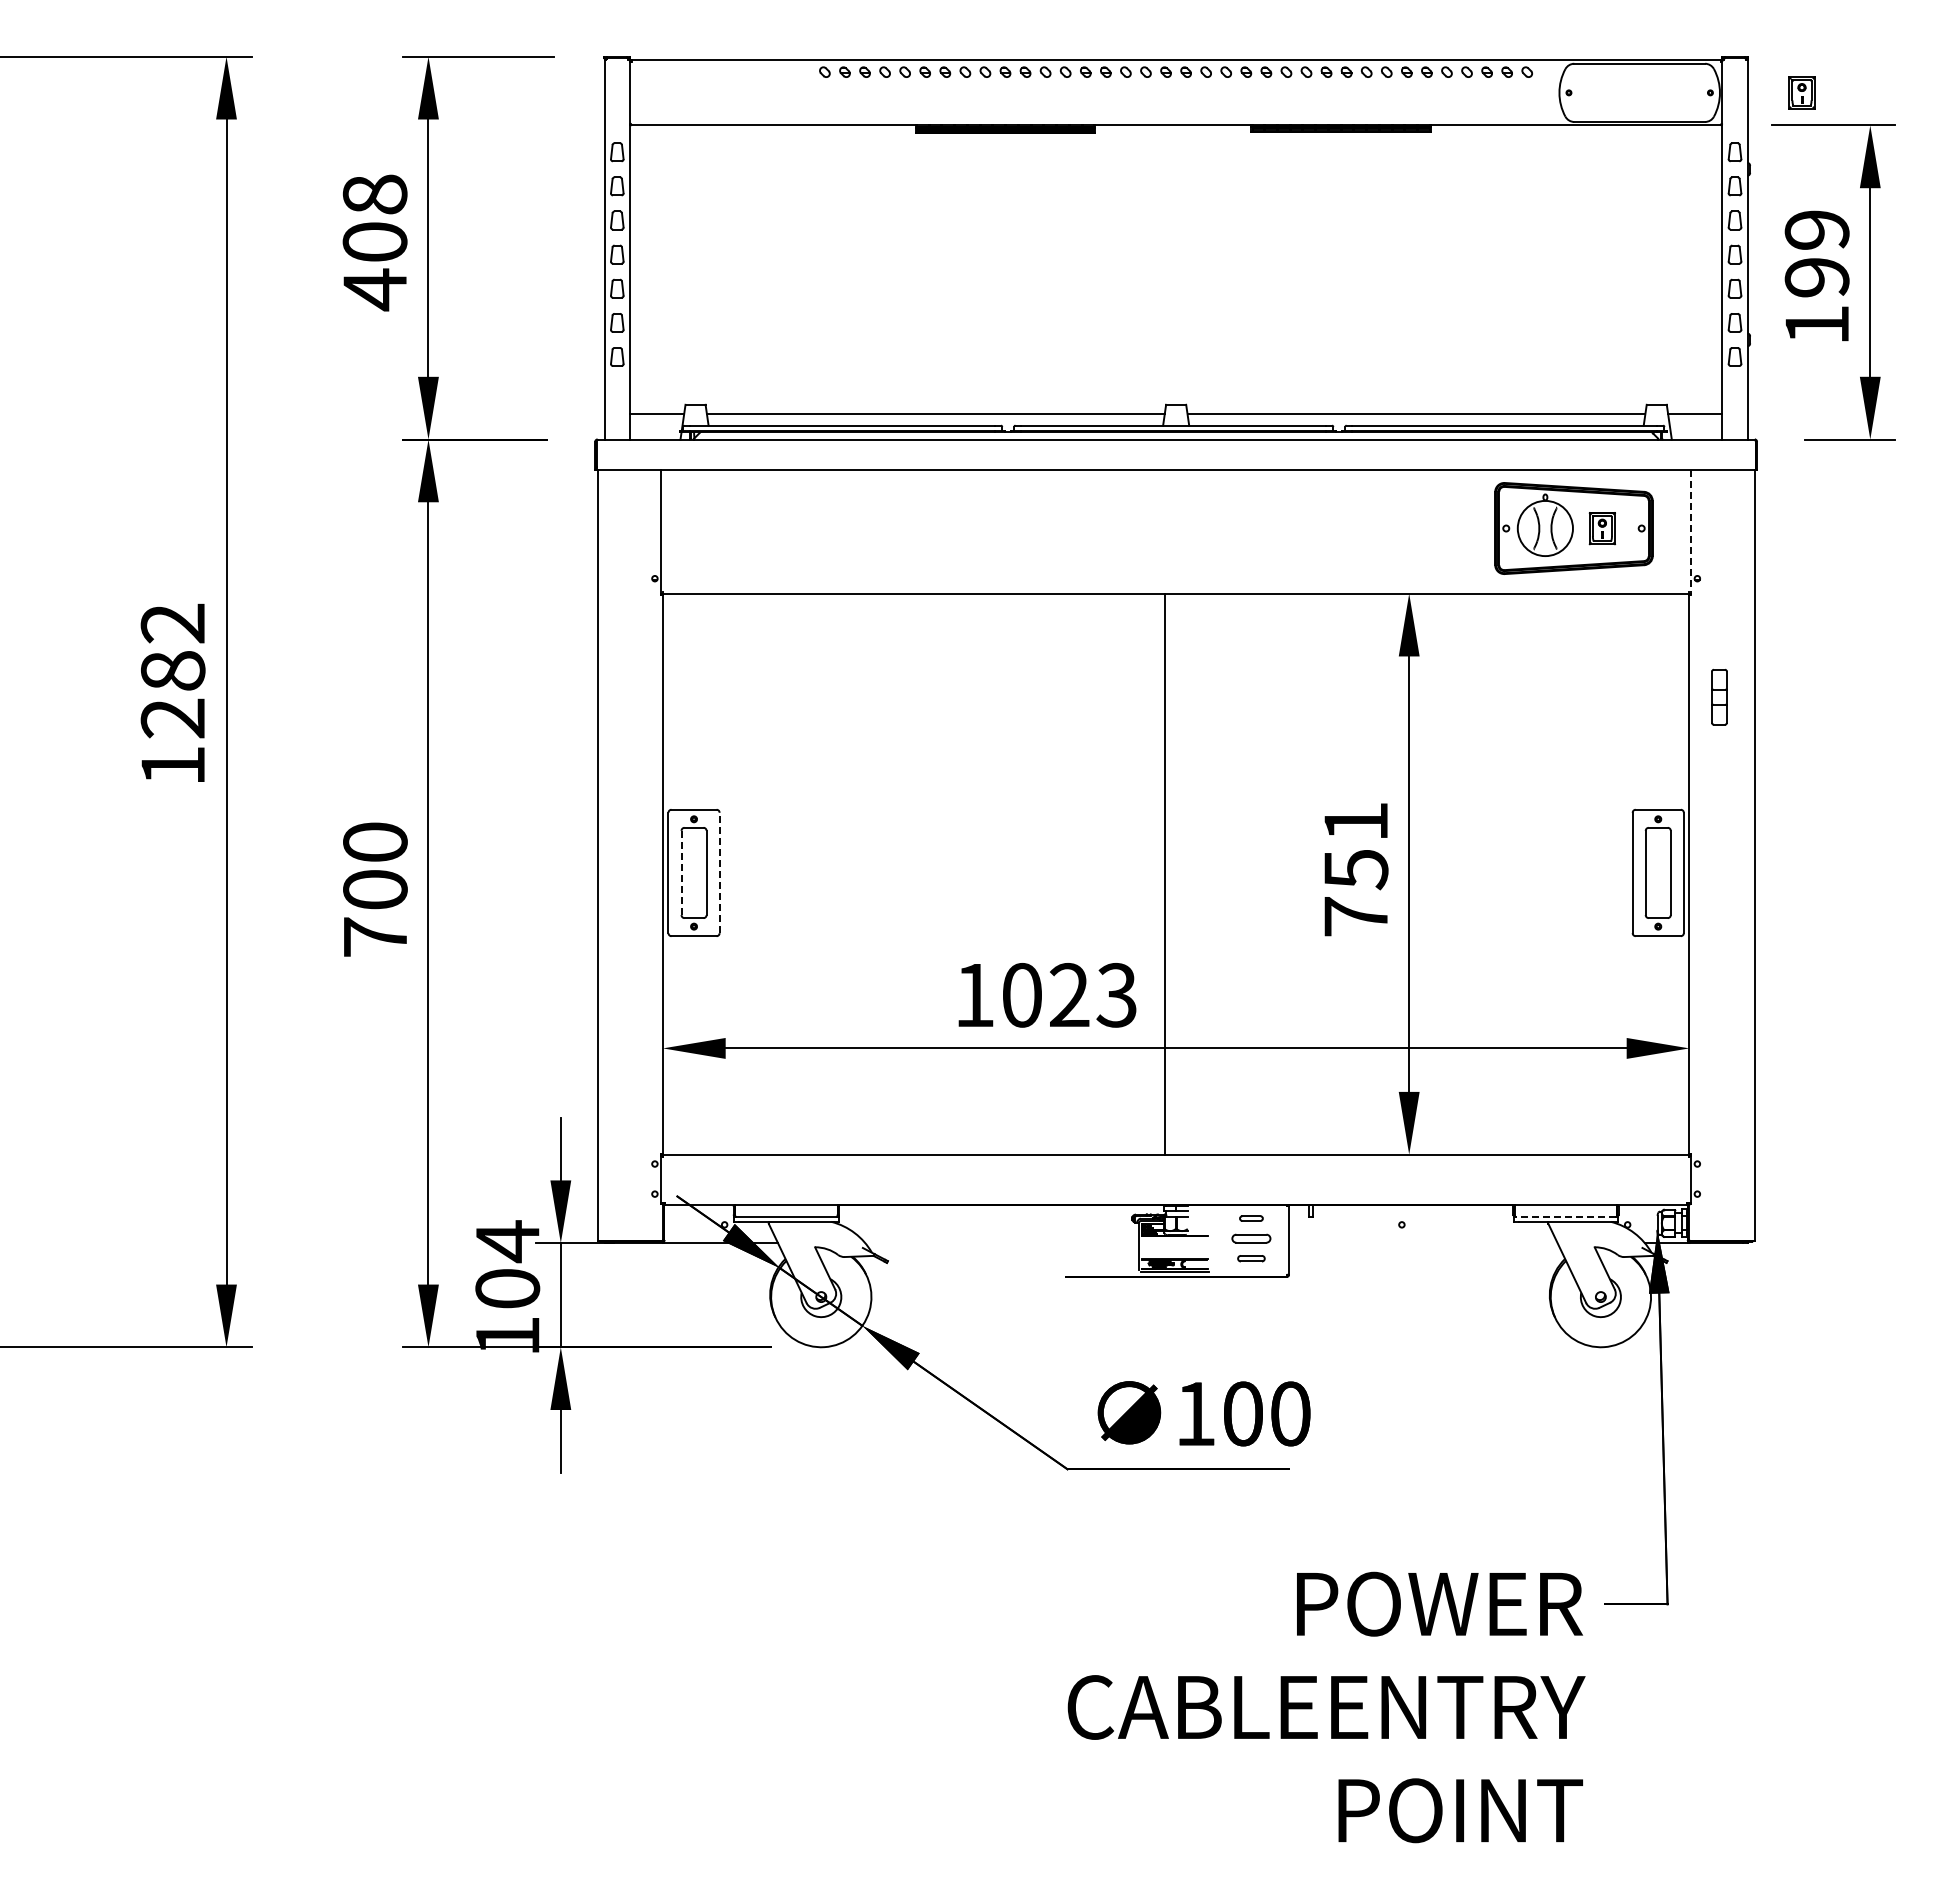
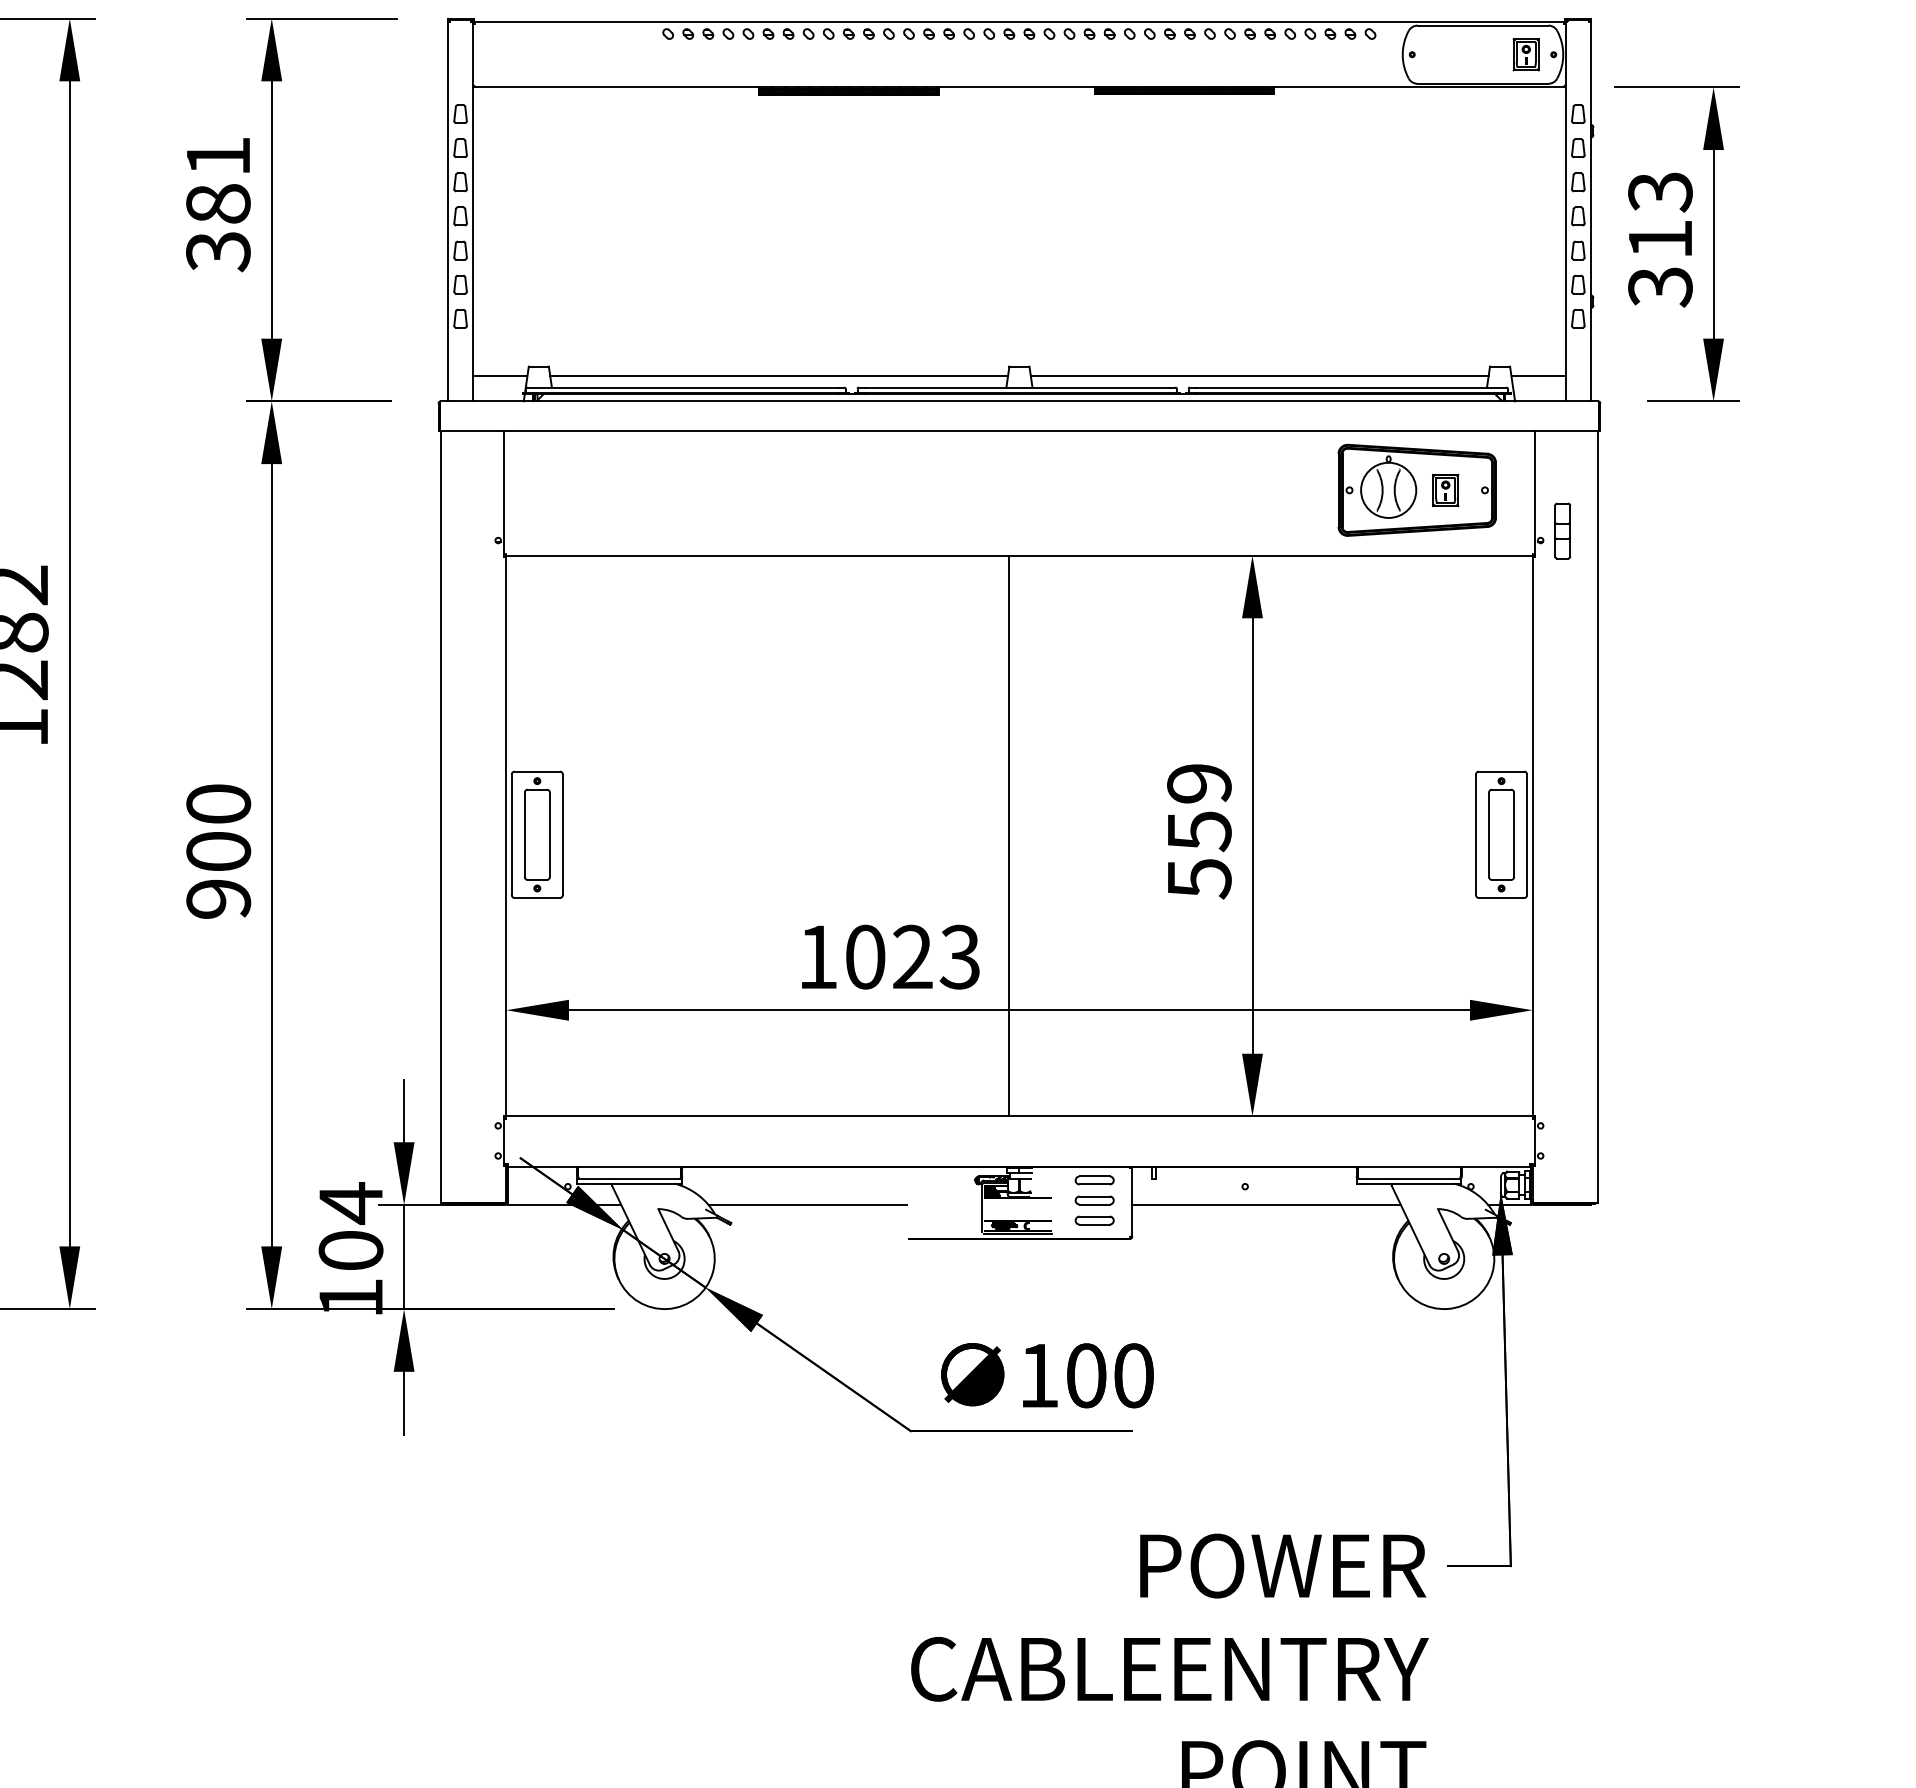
part: (1801, 92) -> (1525, 54), moved
text: (374, 242) -> (217, 204), 408 -> 381
text: (1816, 277) -> (1659, 239), 199 -> 313
line: (1691, 532) -> (1534, 494), dashed -> solid
part: (1719, 697) -> (1562, 531), moved
text: (1355, 869) -> (1198, 831), 751 -> 559
line: (681, 872) -> (524, 834), dashed -> solid
line: (719, 872) -> (562, 834), dashed -> solid
text: (375, 937) -> (218, 899), 700 -> 900
line: (1565, 1216) -> (1408, 1178), dashed -> solid
part: (1251, 1218) -> (1094, 1180), size x1.67
line: (964, 1243) -> (807, 1205), added
line: (1423, 1243) -> (1266, 1205), added
part: (1251, 1258) -> (1094, 1220), size x1.43

